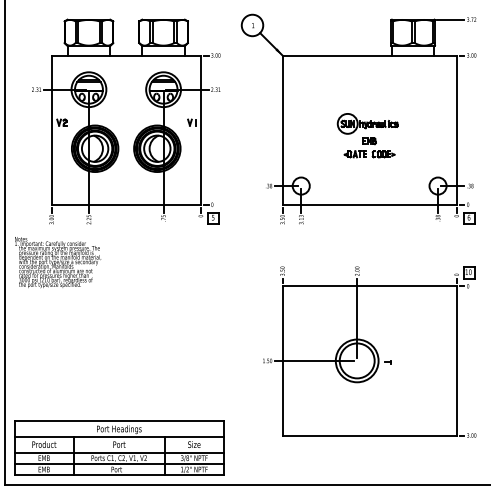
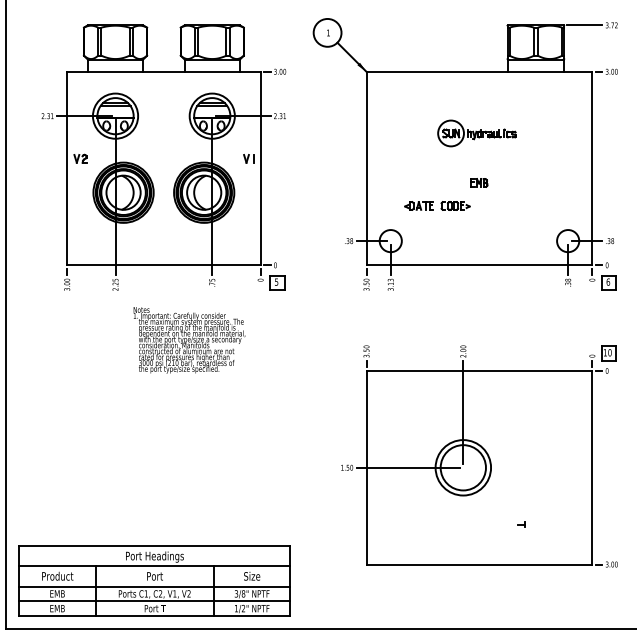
part: (367, 123) -> (476, 133), moved
part: (369, 153) -> (437, 205), moved
text: (58, 262) -> (189, 340), moved
part: (388, 362) -> (521, 524), moved

